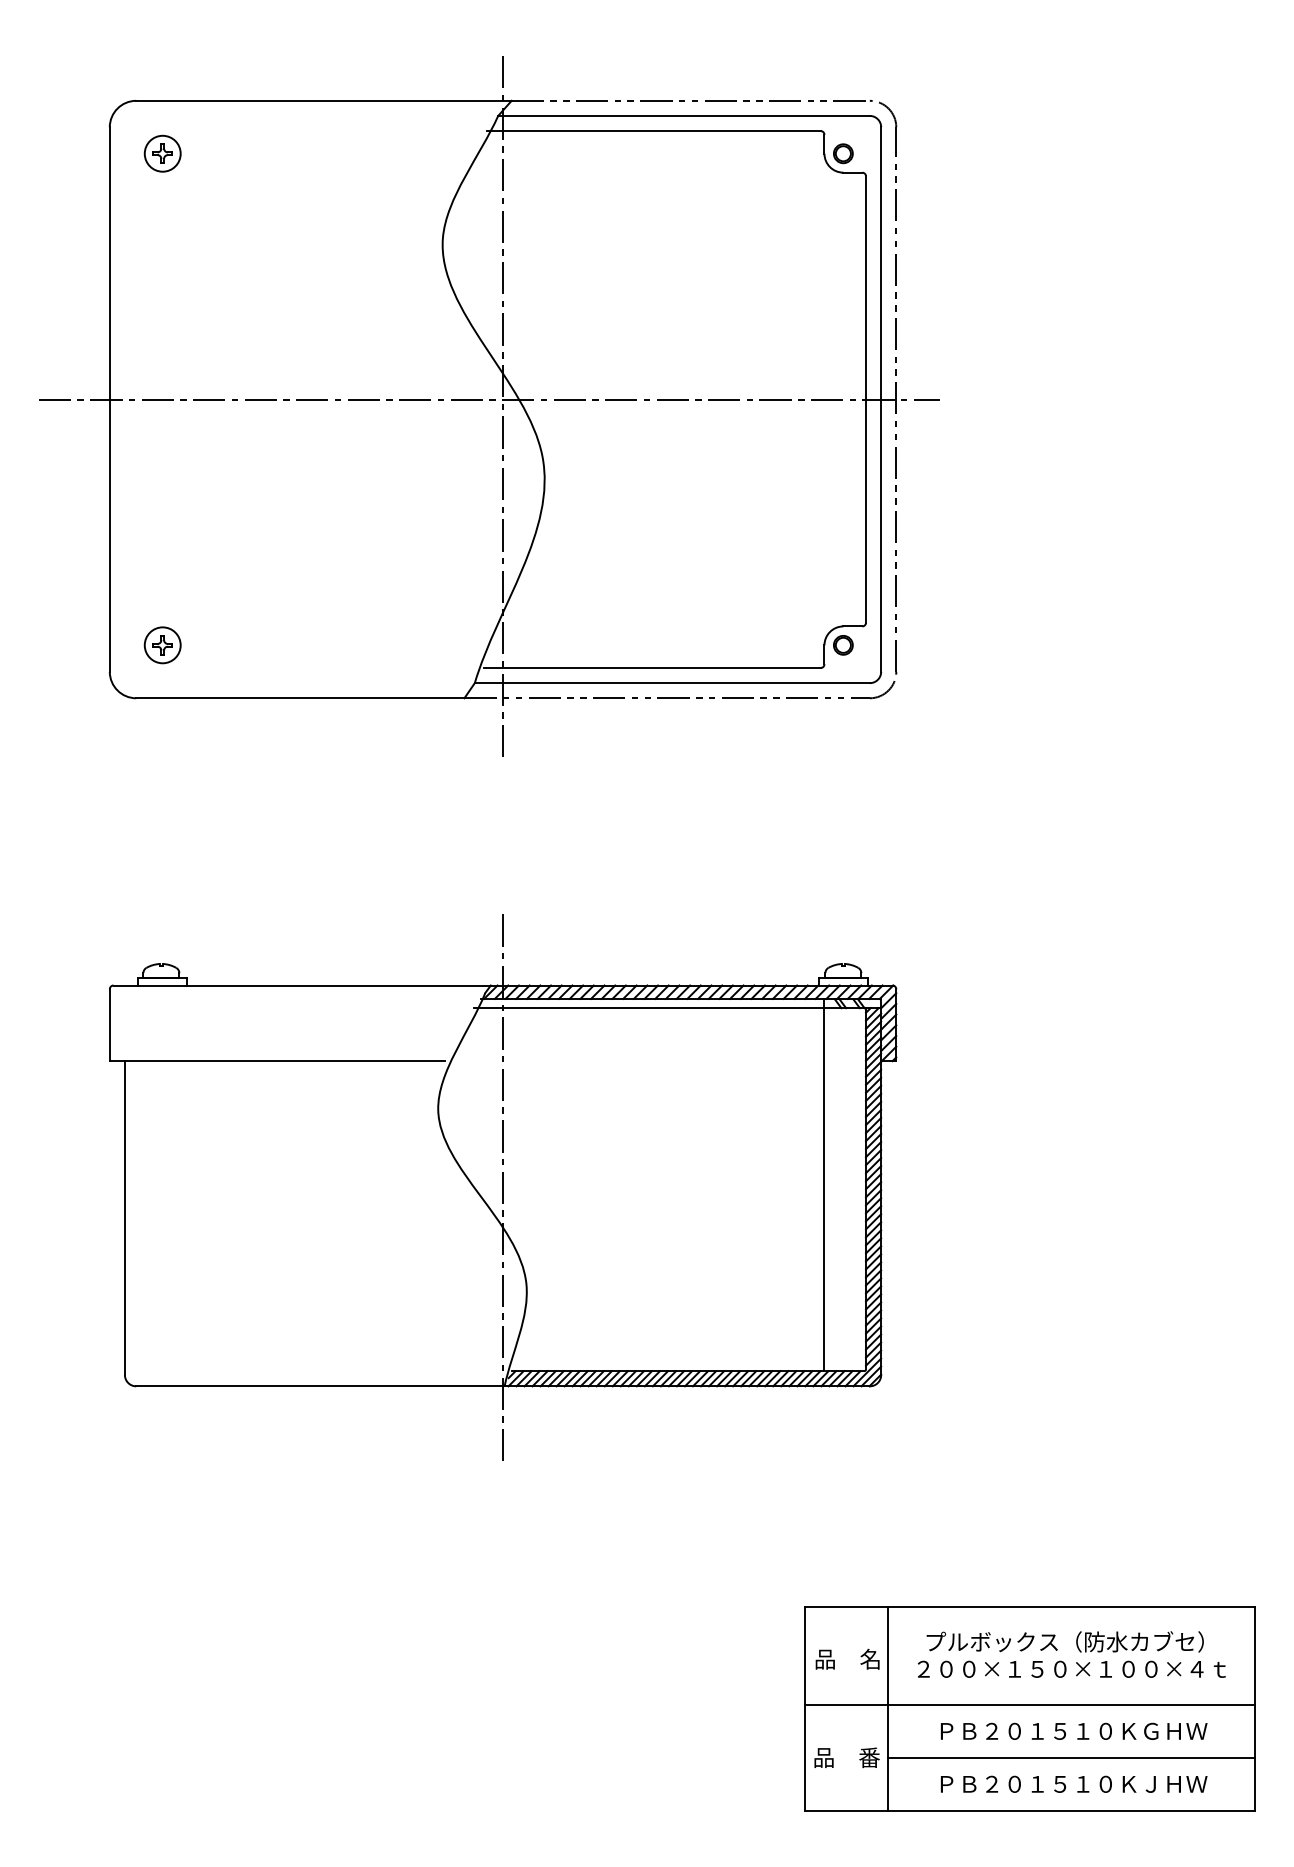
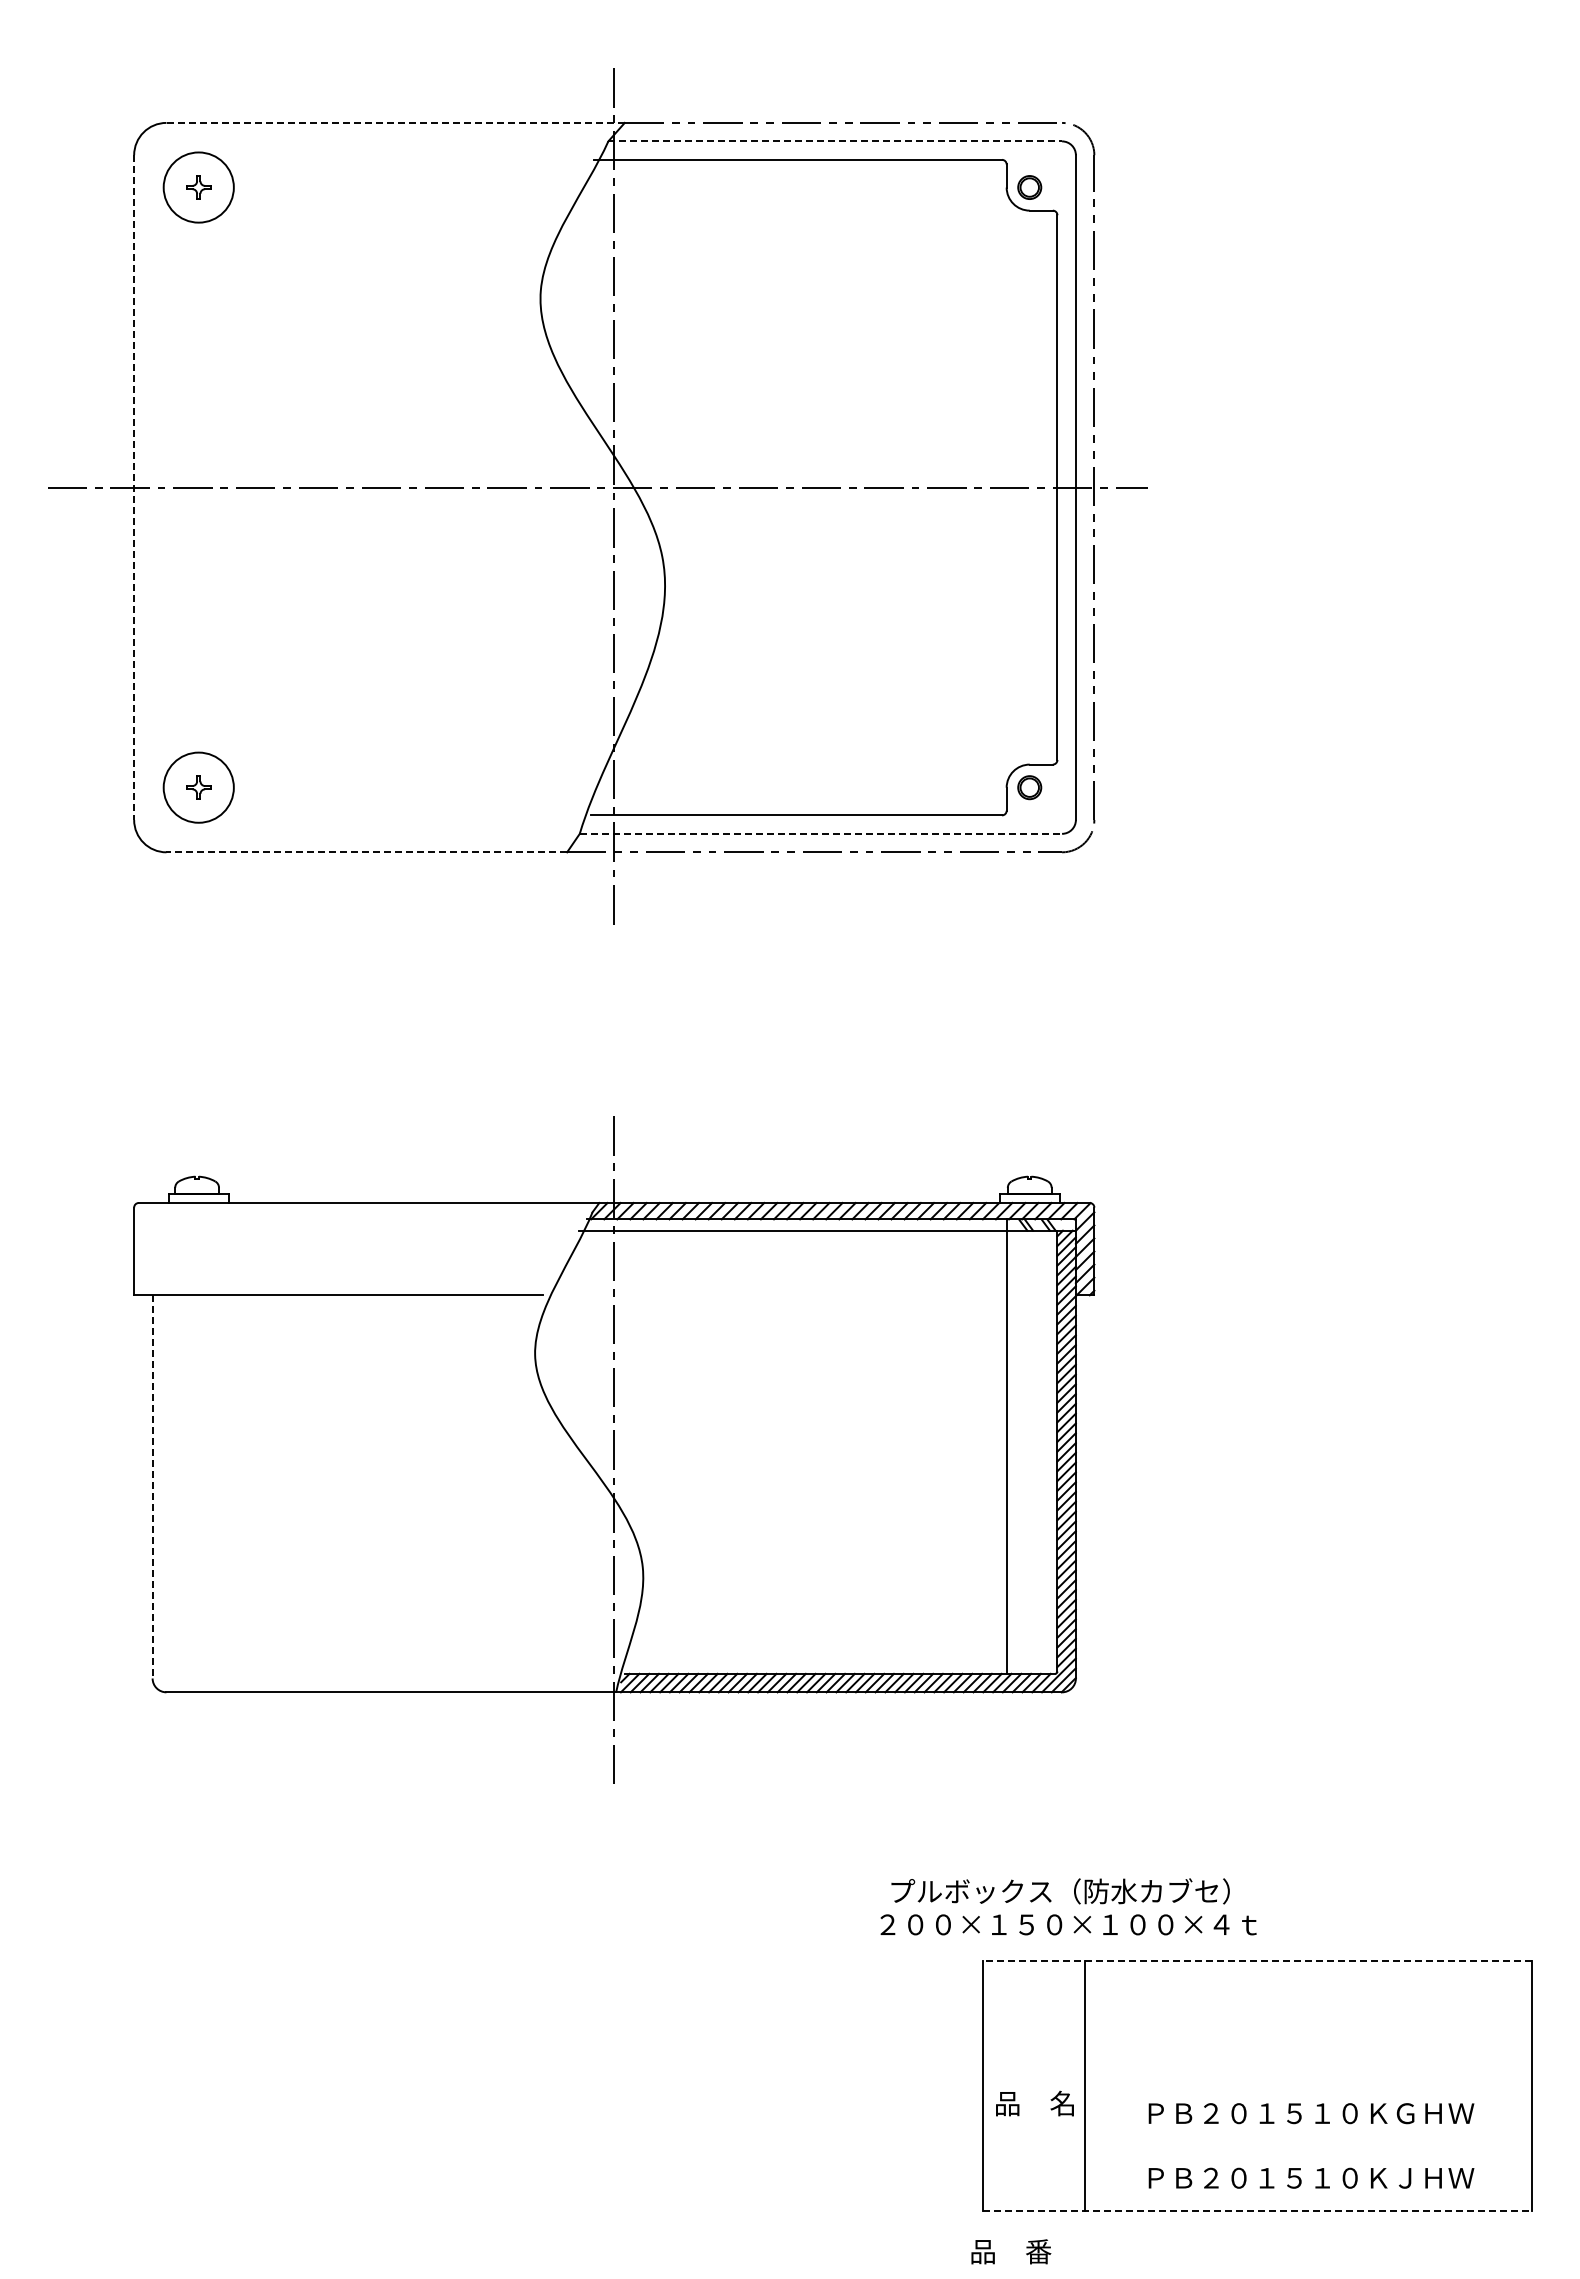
line: (323, 100) -> (395, 122), solid -> dashed
line: (684, 116) -> (835, 141), solid -> dashed
circle: (162, 153) -> (198, 187), size x1.6
line: (110, 400) -> (134, 488), solid -> dashed
circle: (162, 645) -> (198, 787), size x1.6
line: (672, 682) -> (821, 833), solid -> dashed
line: (300, 698) -> (366, 852), solid -> dashed
line: (124, 1217) -> (152, 1486), solid -> dashed
line: (1029, 1606) -> (1257, 1961), solid -> dashed
text: (1071, 1654) -> (1068, 1906), moved
text: (847, 1659) -> (1034, 2103), moved
line: (1029, 1705) -> (1257, 2081), removed
text: (847, 1757) -> (1011, 2251), moved
line: (1071, 1757) -> (1308, 2145), removed
line: (1029, 1810) -> (1257, 2210), solid -> dashed

